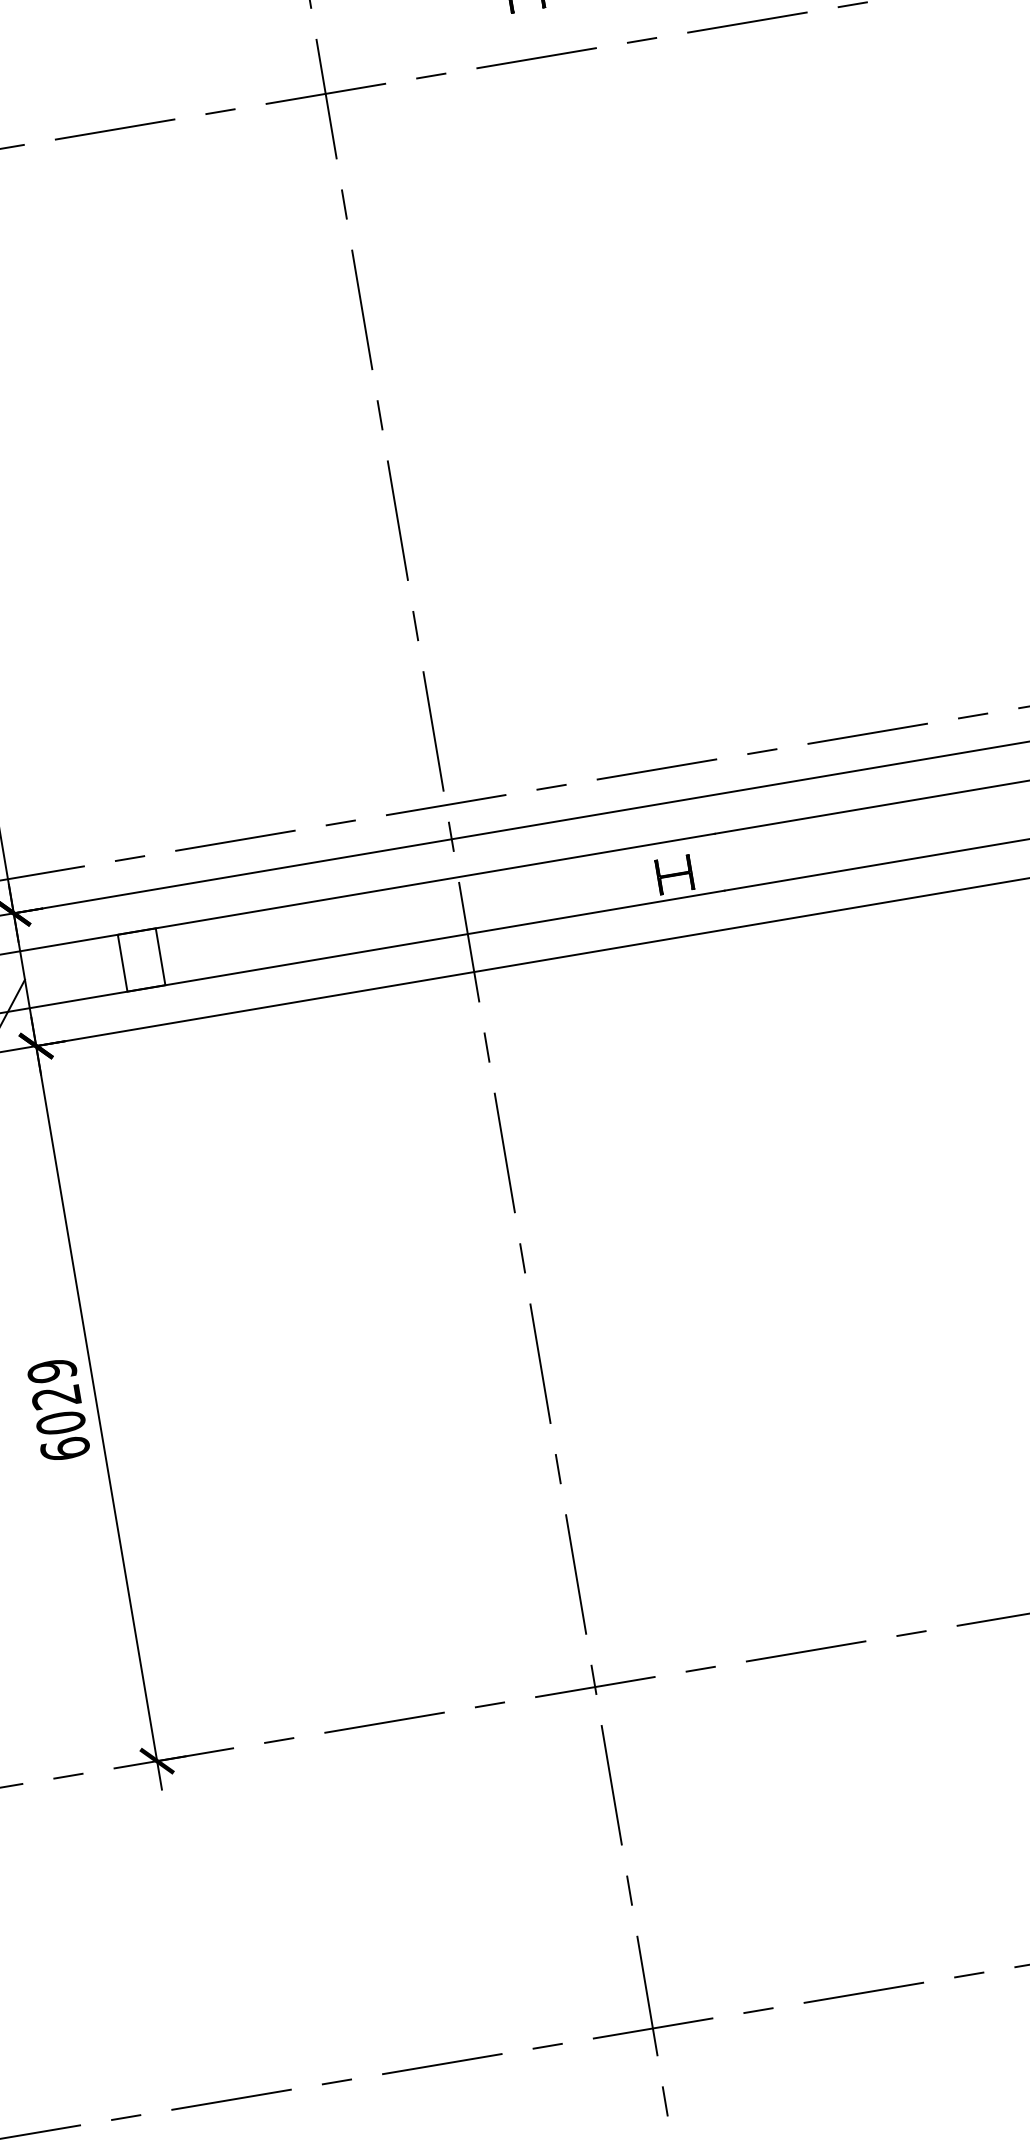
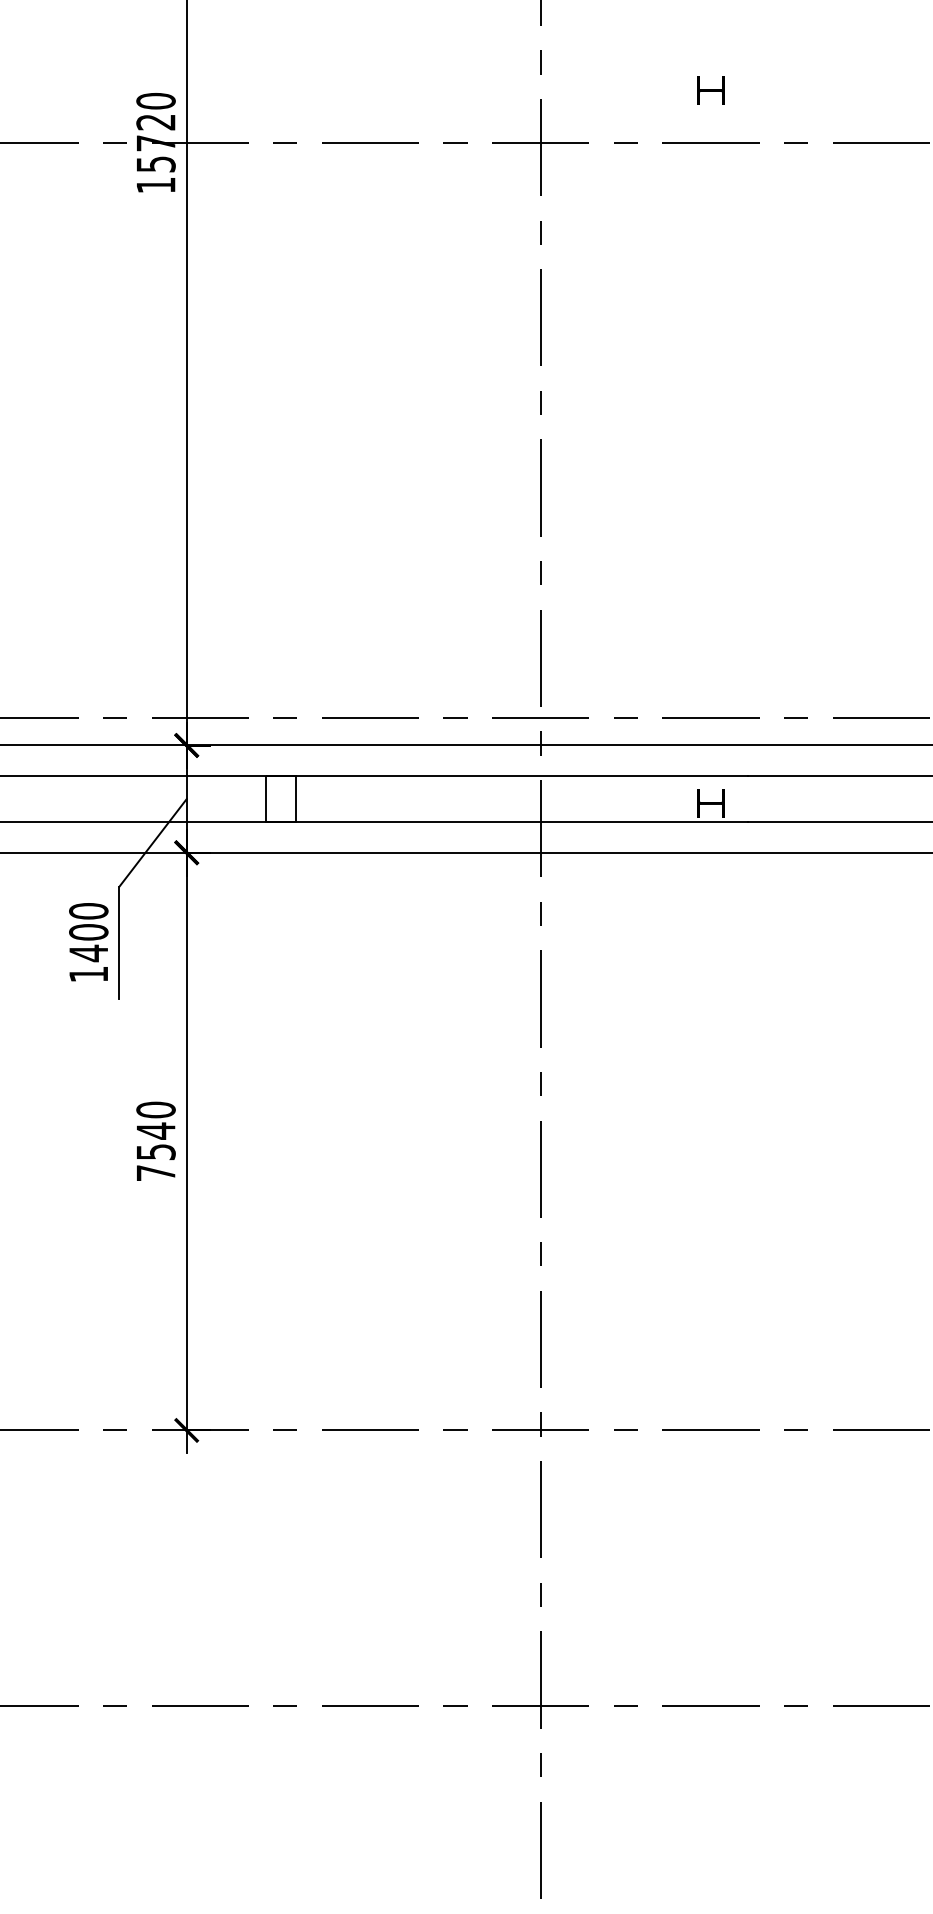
text: (58, 1410) -> (155, 1141), 6029 -> 7540

